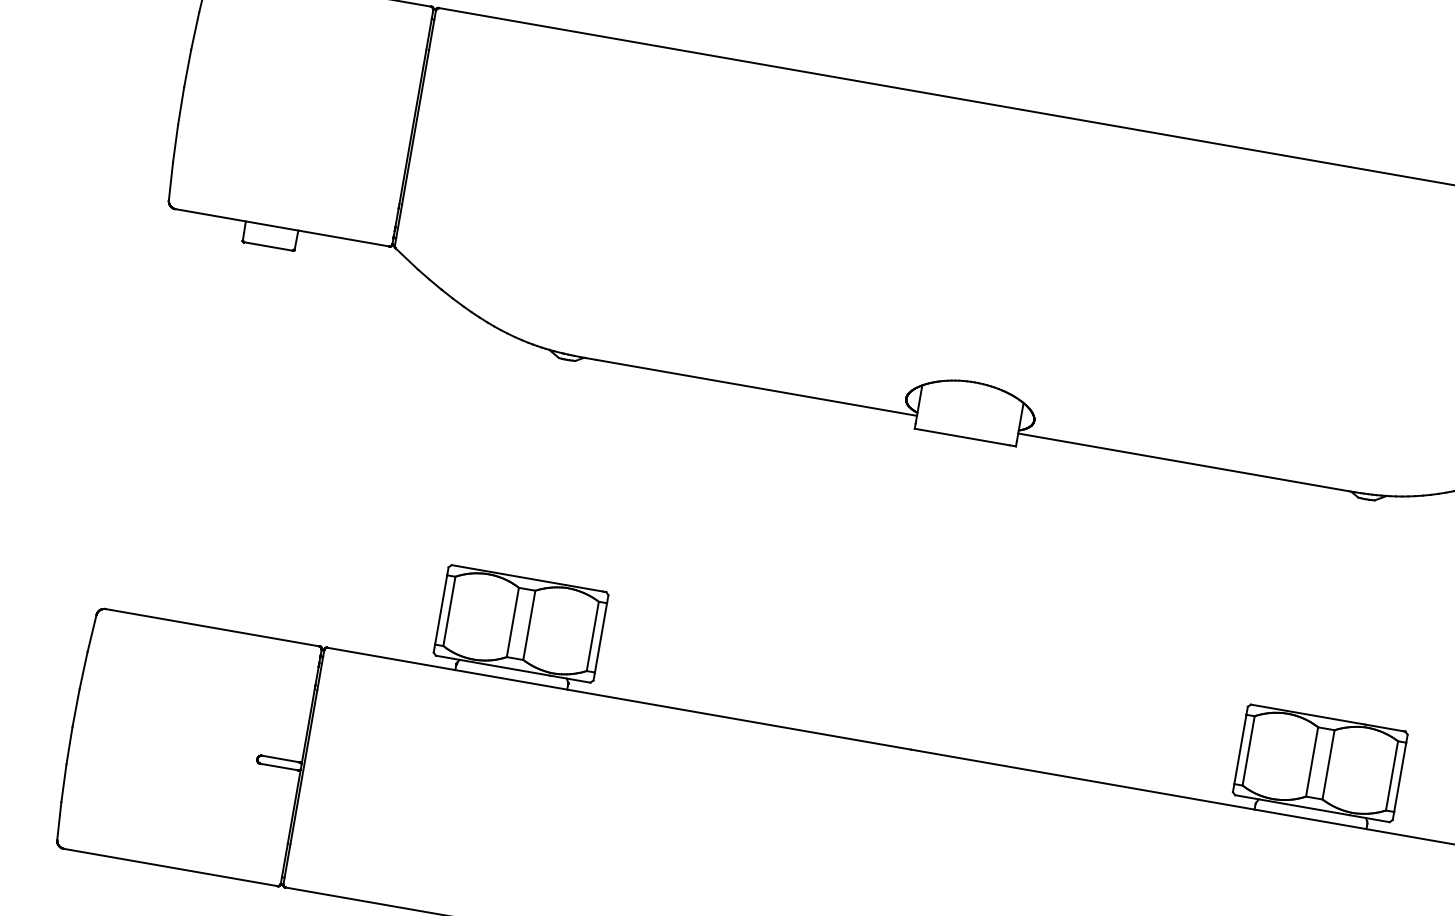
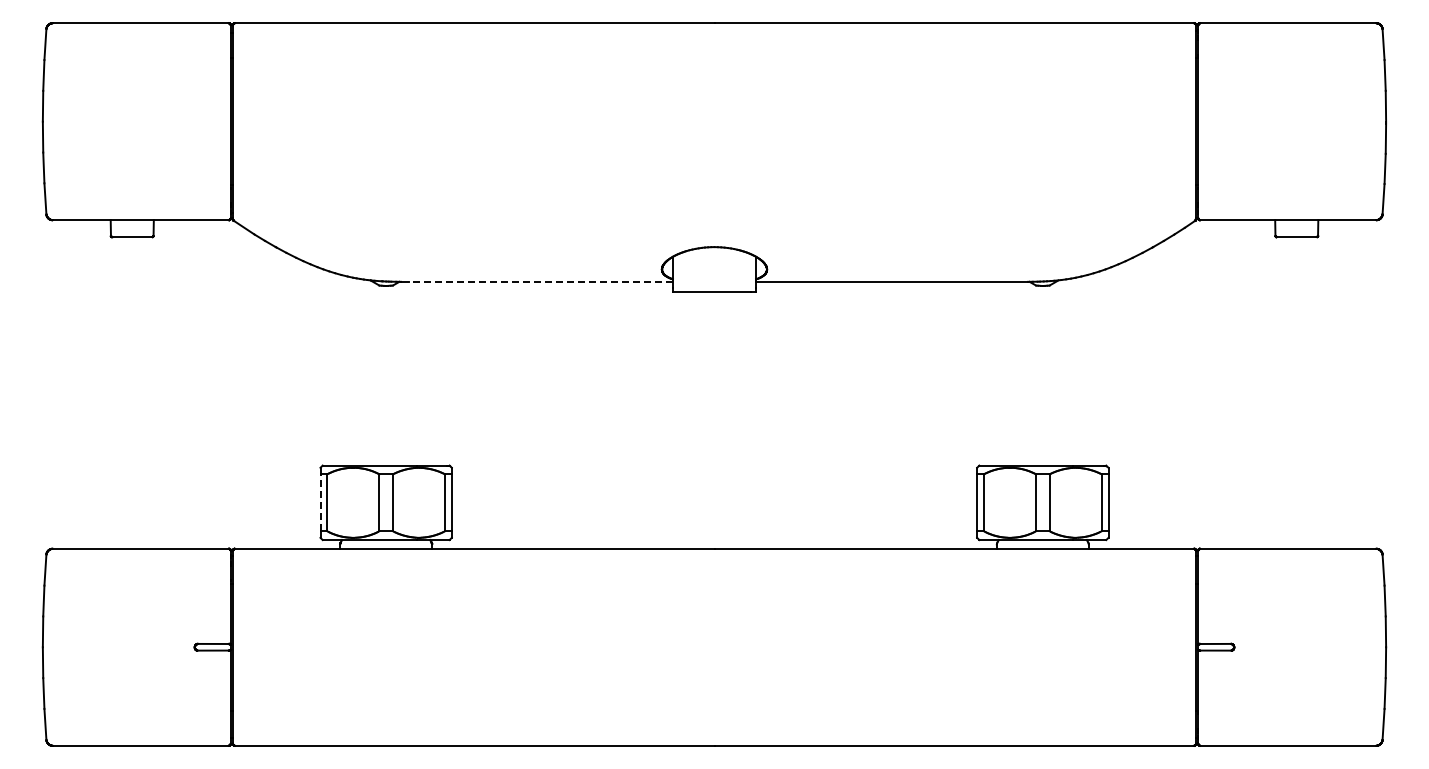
line: (757, 387) -> (541, 281), solid -> dashed
line: (441, 609) -> (320, 502), solid -> dashed

